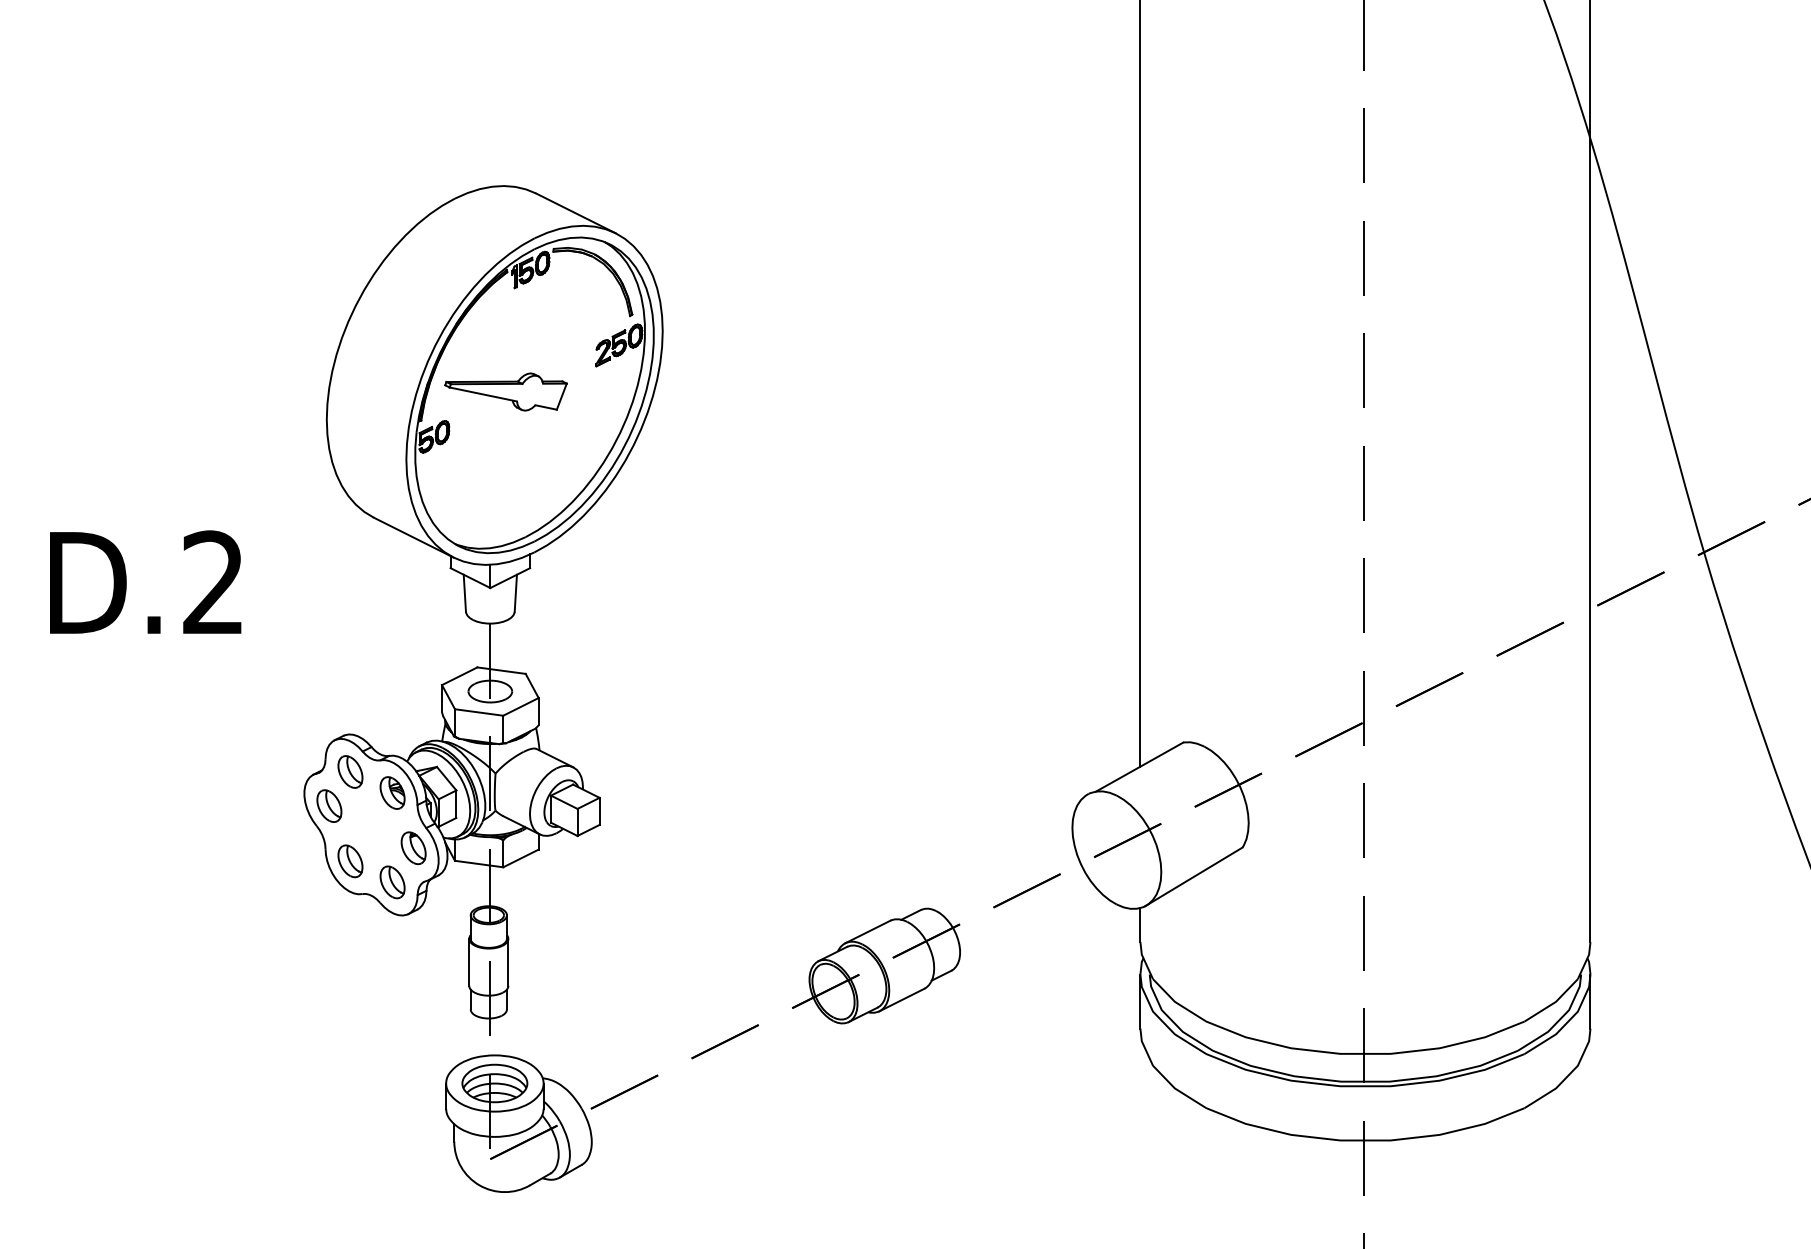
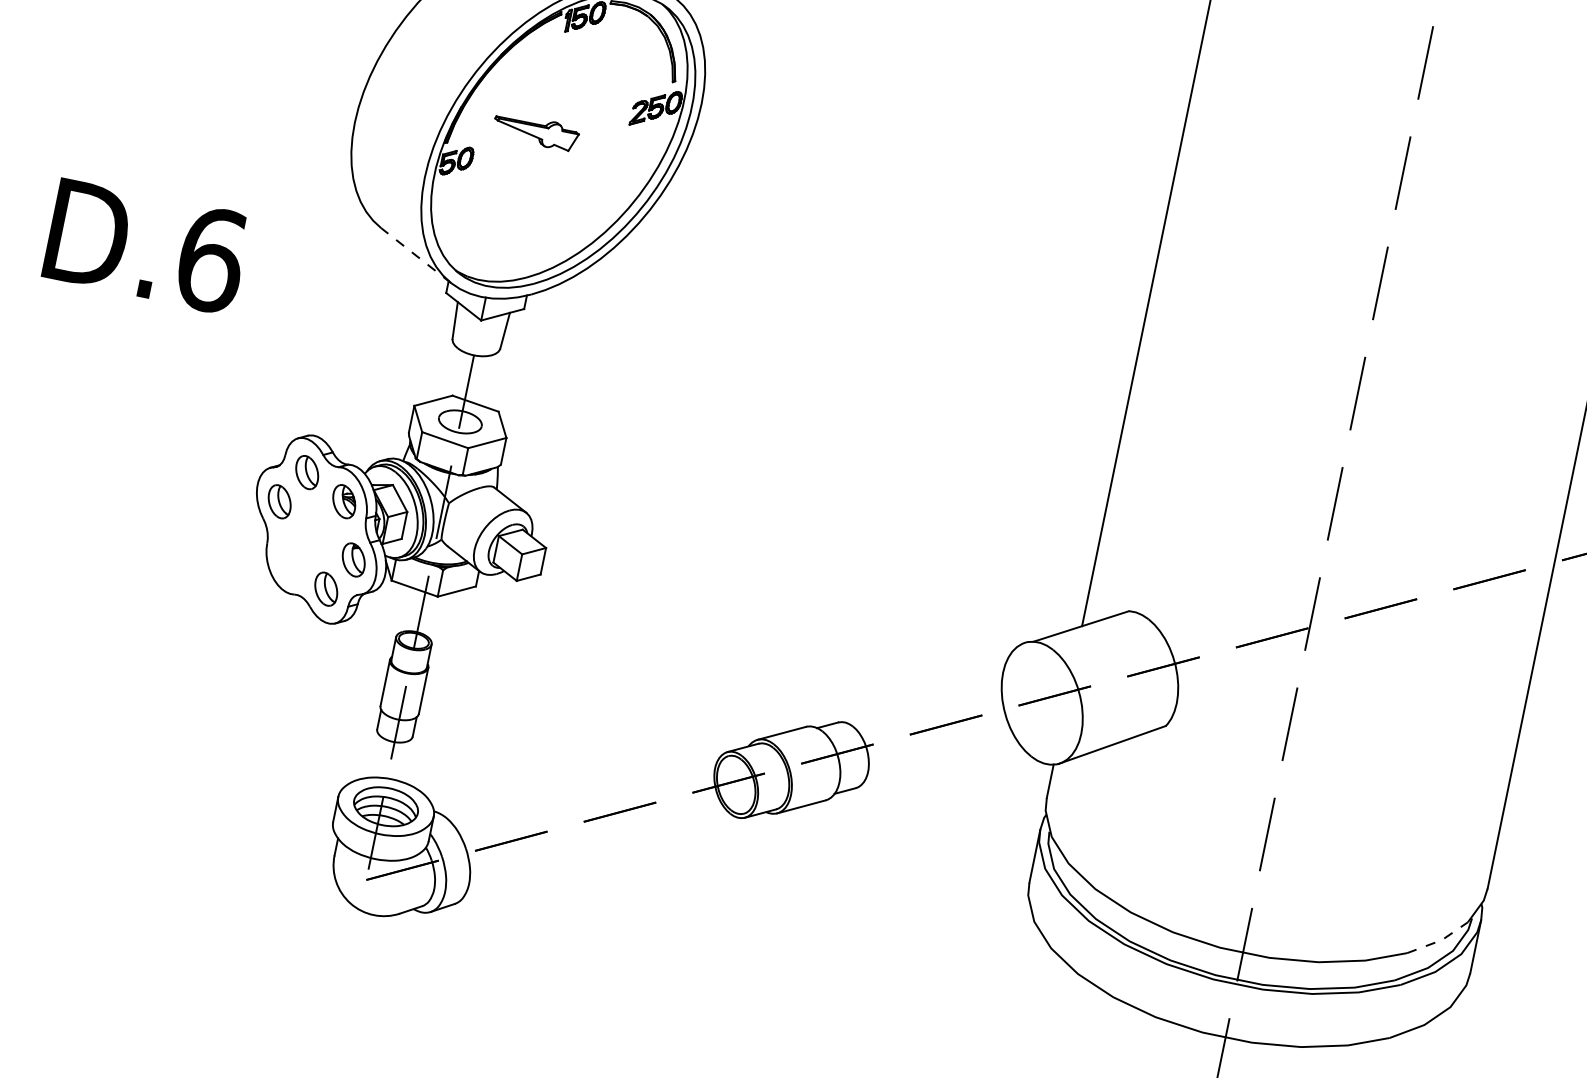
part: (505, 391) -> (535, 131), size x0.7
line: (413, 537) -> (416, 255), solid -> dashed
text: (213, 582) -> (211, 259), D.2 -> D.6
part: (350, 861) -> (289, 560), removed
line: (1554, 1002) -> (1440, 940), solid -> dashed

